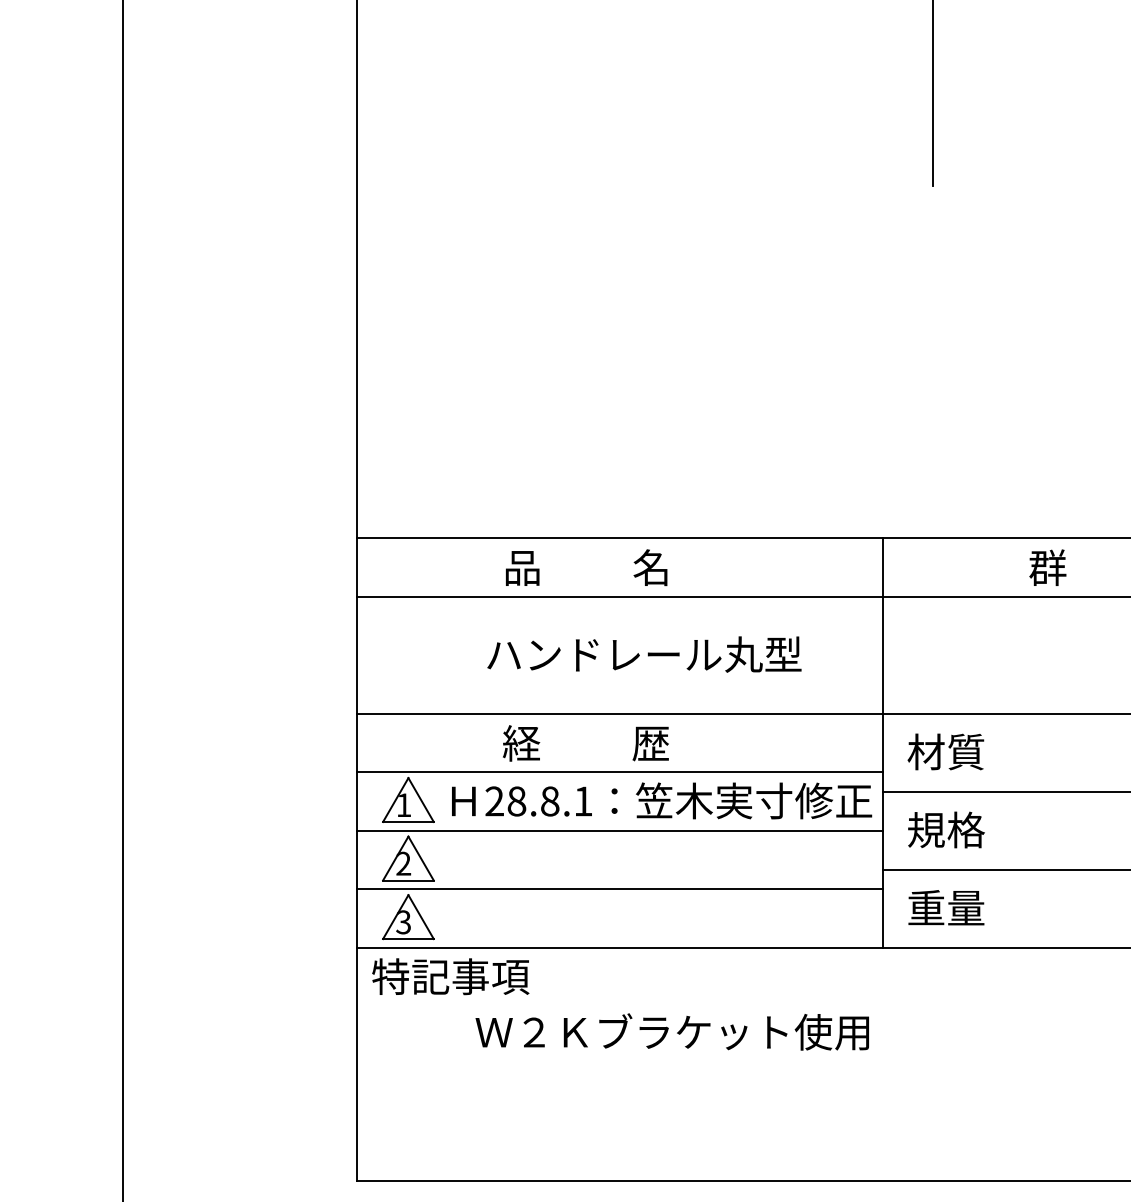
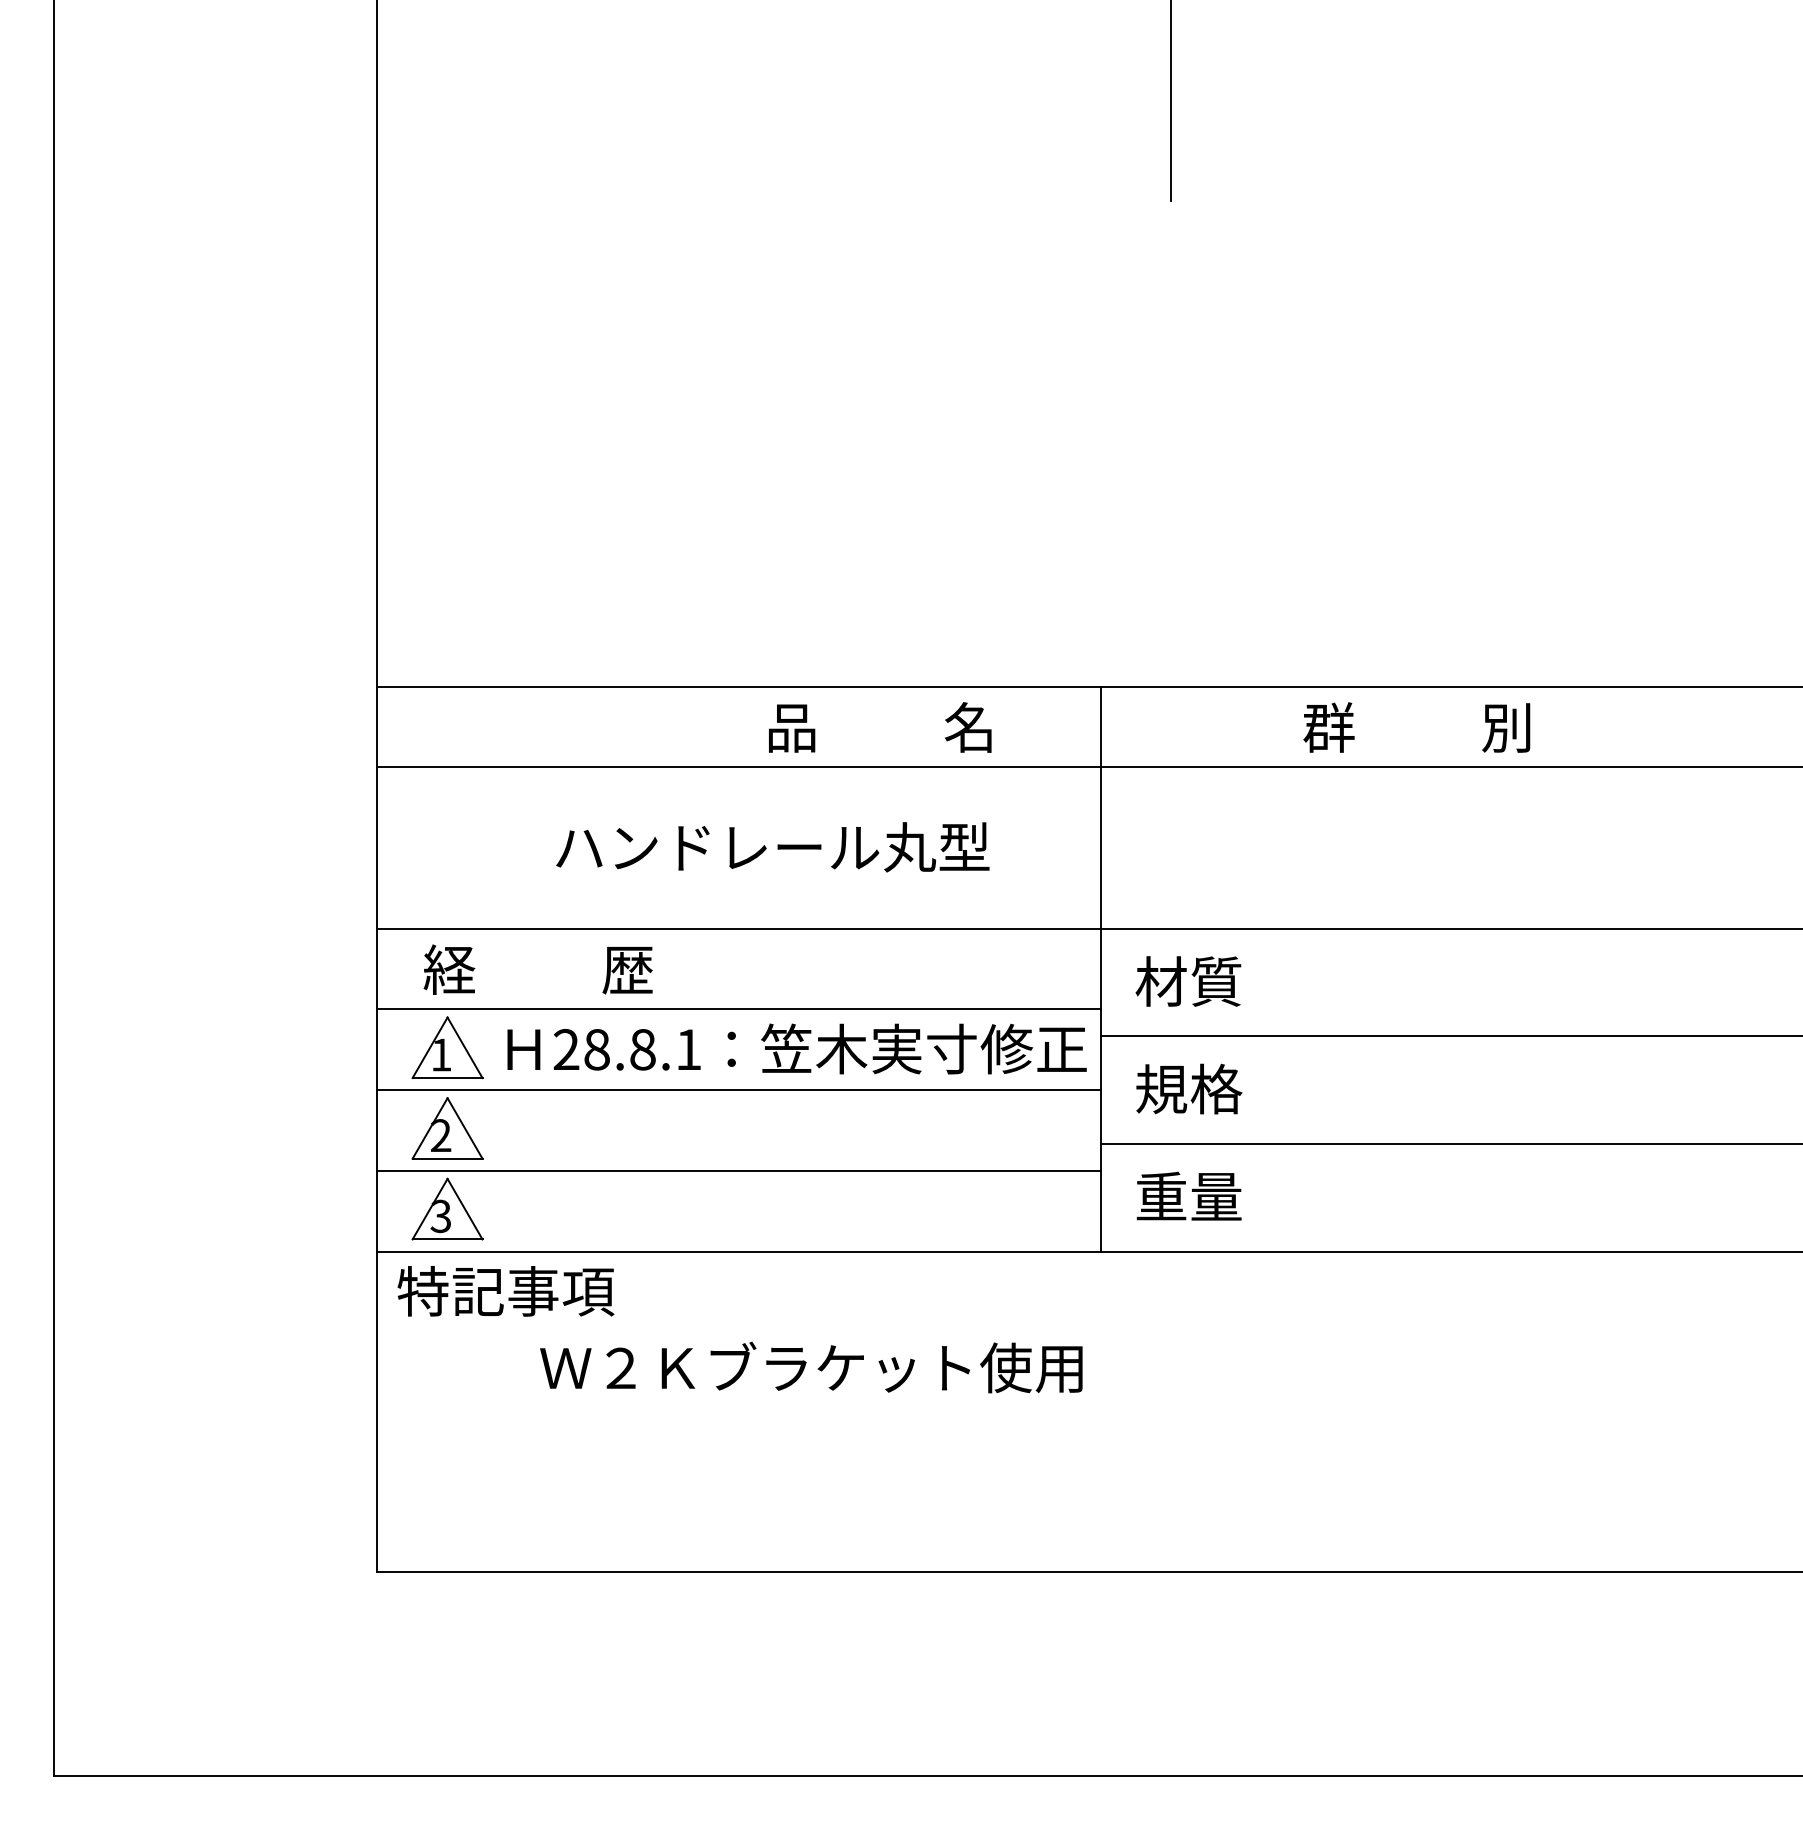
text: (586, 567) -> (880, 727), moved
text: (585, 743) -> (537, 969), moved

